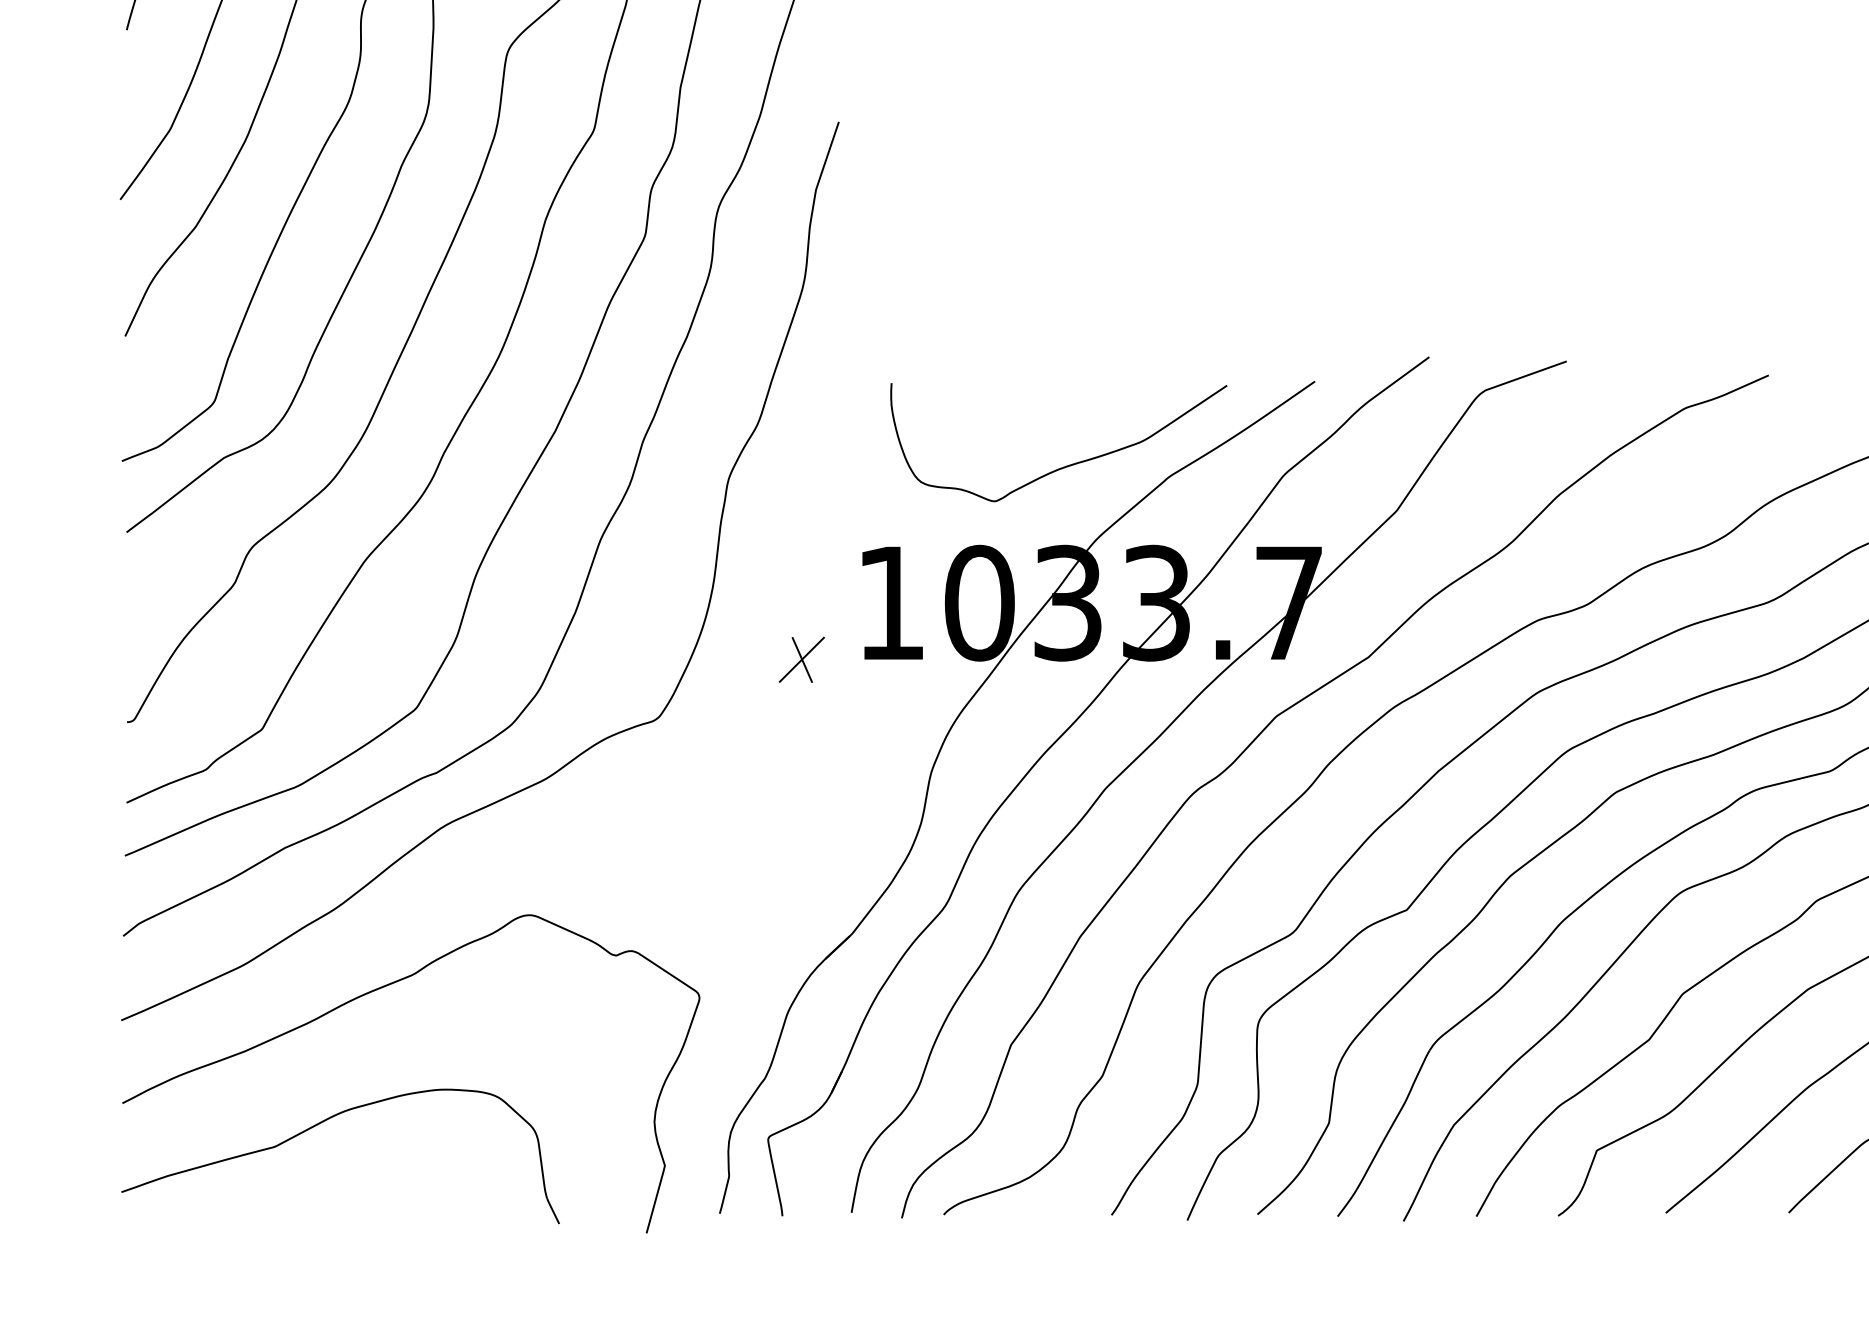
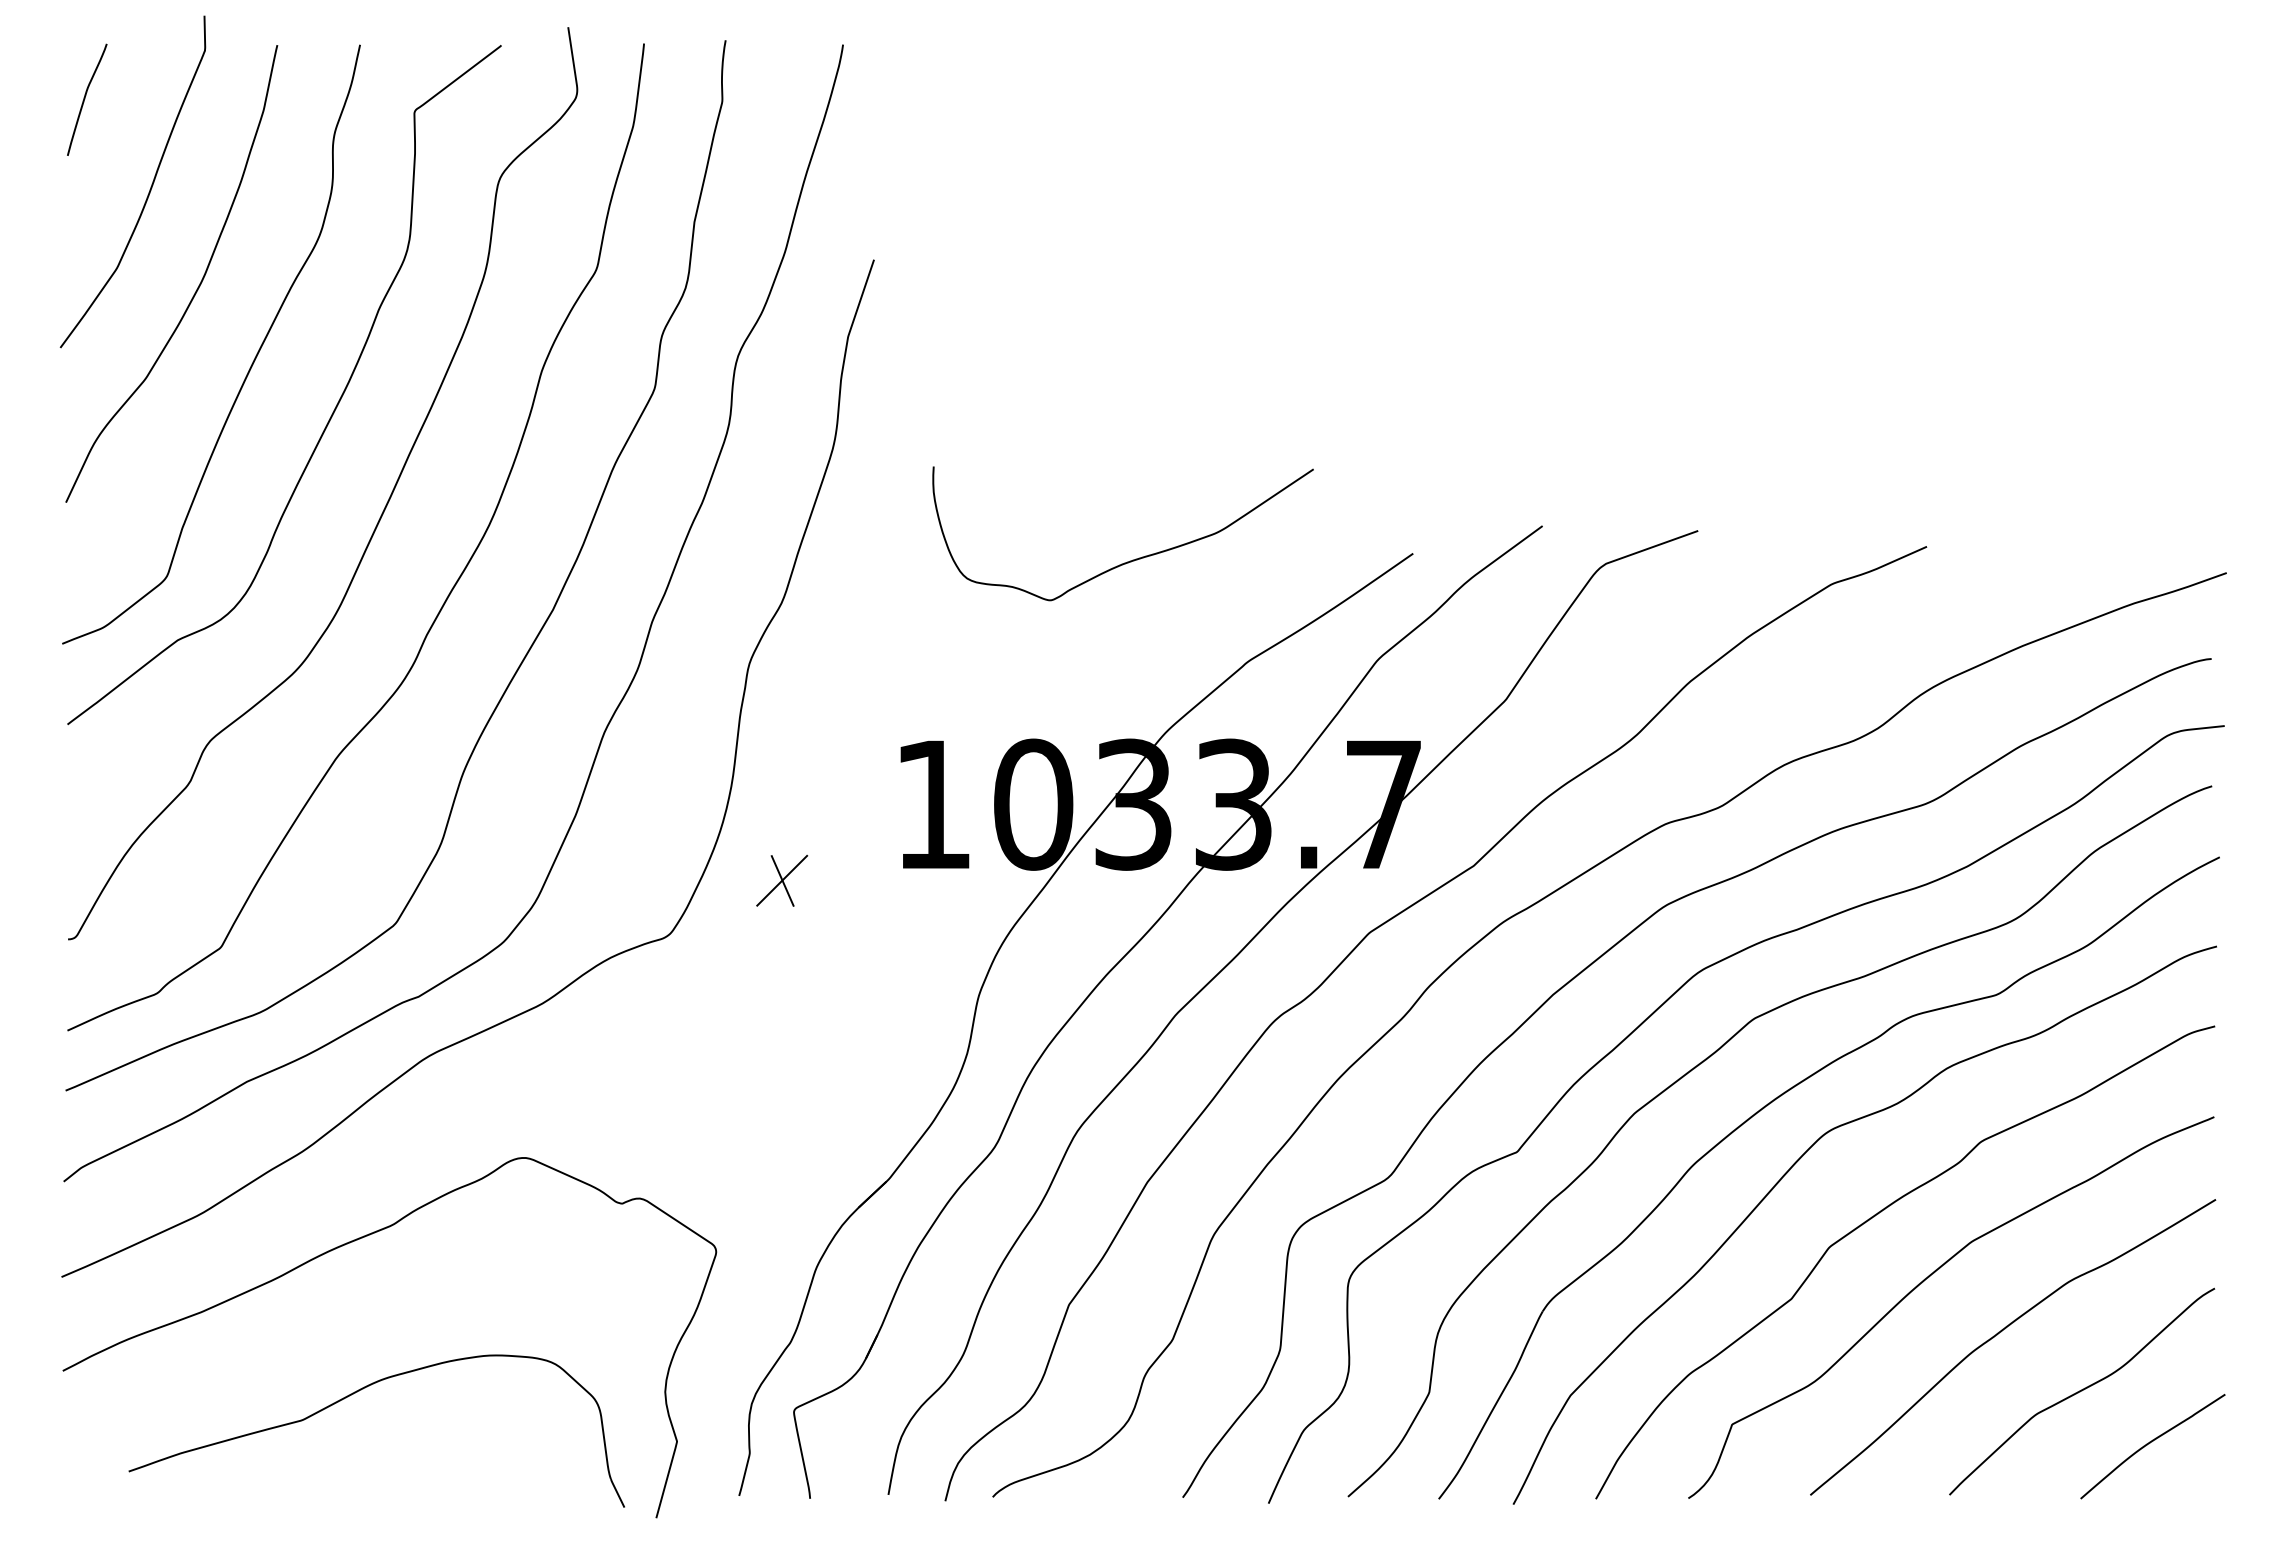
curve: (1067, 465) -> (1132, 559), moved
part: (802, 659) -> (782, 880), moved
part: (323, 1122) -> (357, 1392), moved

